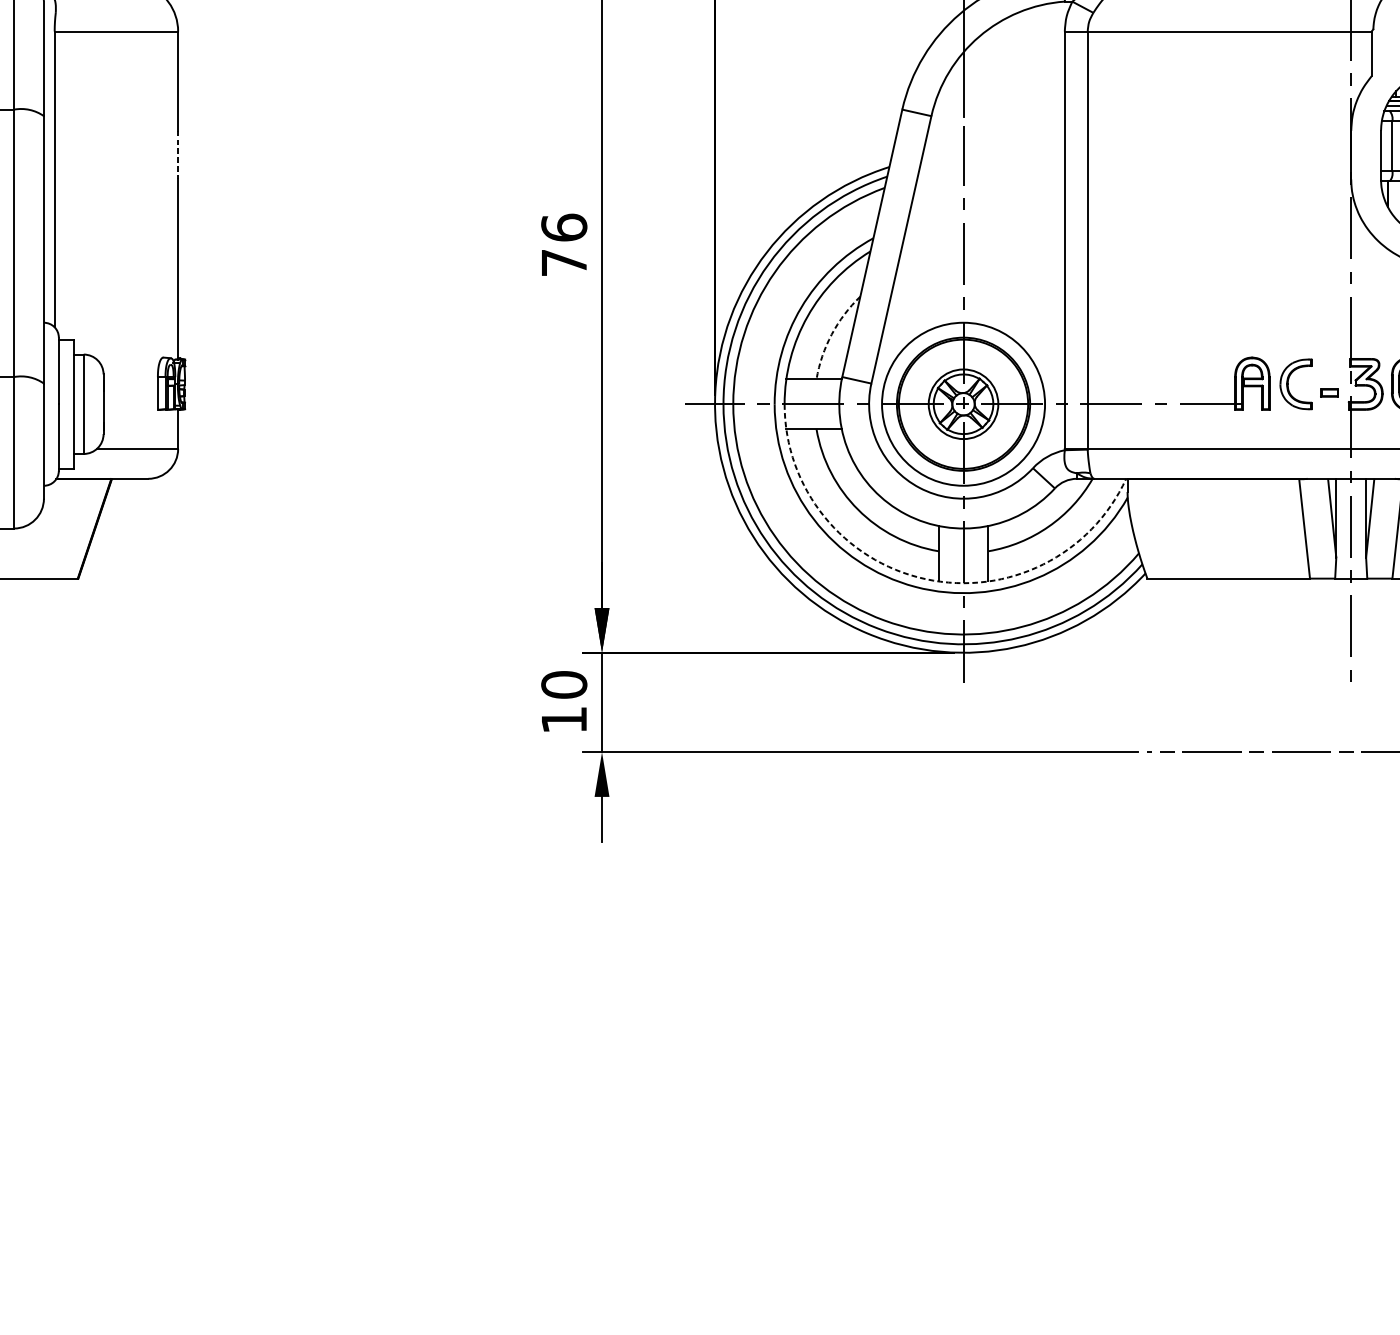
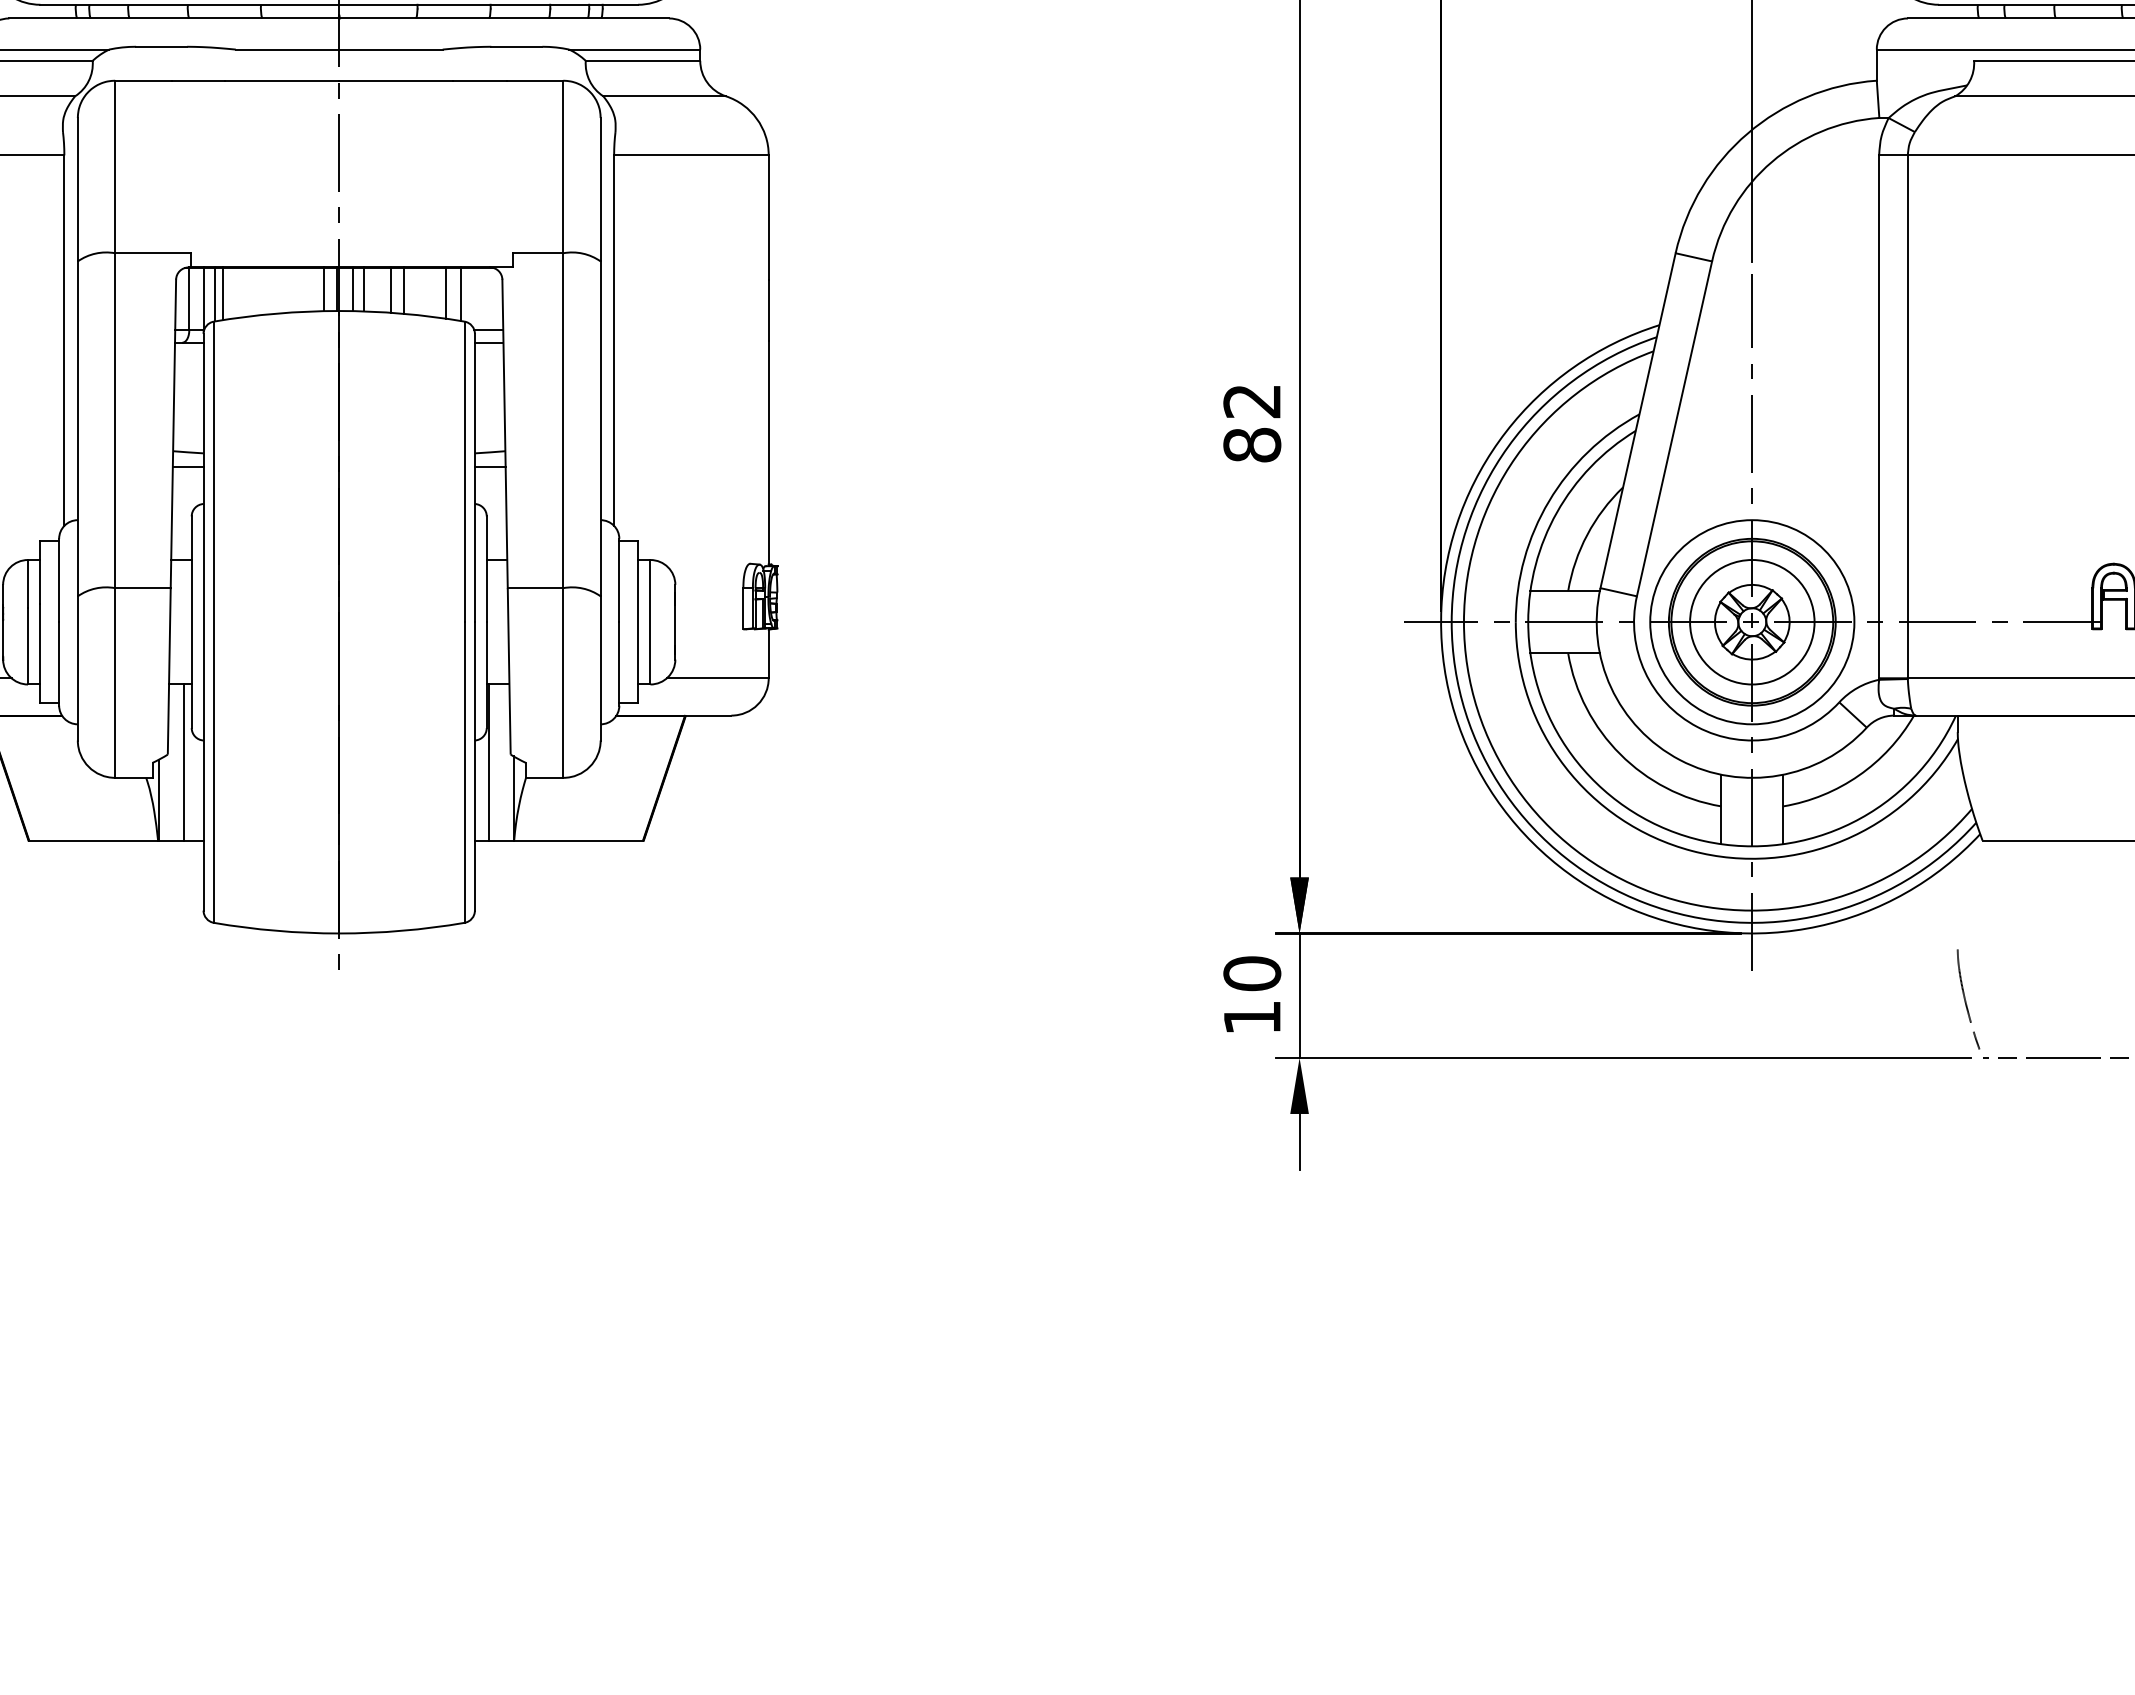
line: (177, 155) -> (768, 310), dashed -> solid
text: (564, 244) -> (1252, 422), 76 -> 82
arc: (831, 334) -> (1587, 534), dashed -> solid
circle: (963, 404) -> (1752, 622), size x1.43
arc: (925, 579) -> (1704, 841), dashed -> solid
curve: (1134, 706) -> (1966, 1000), added

